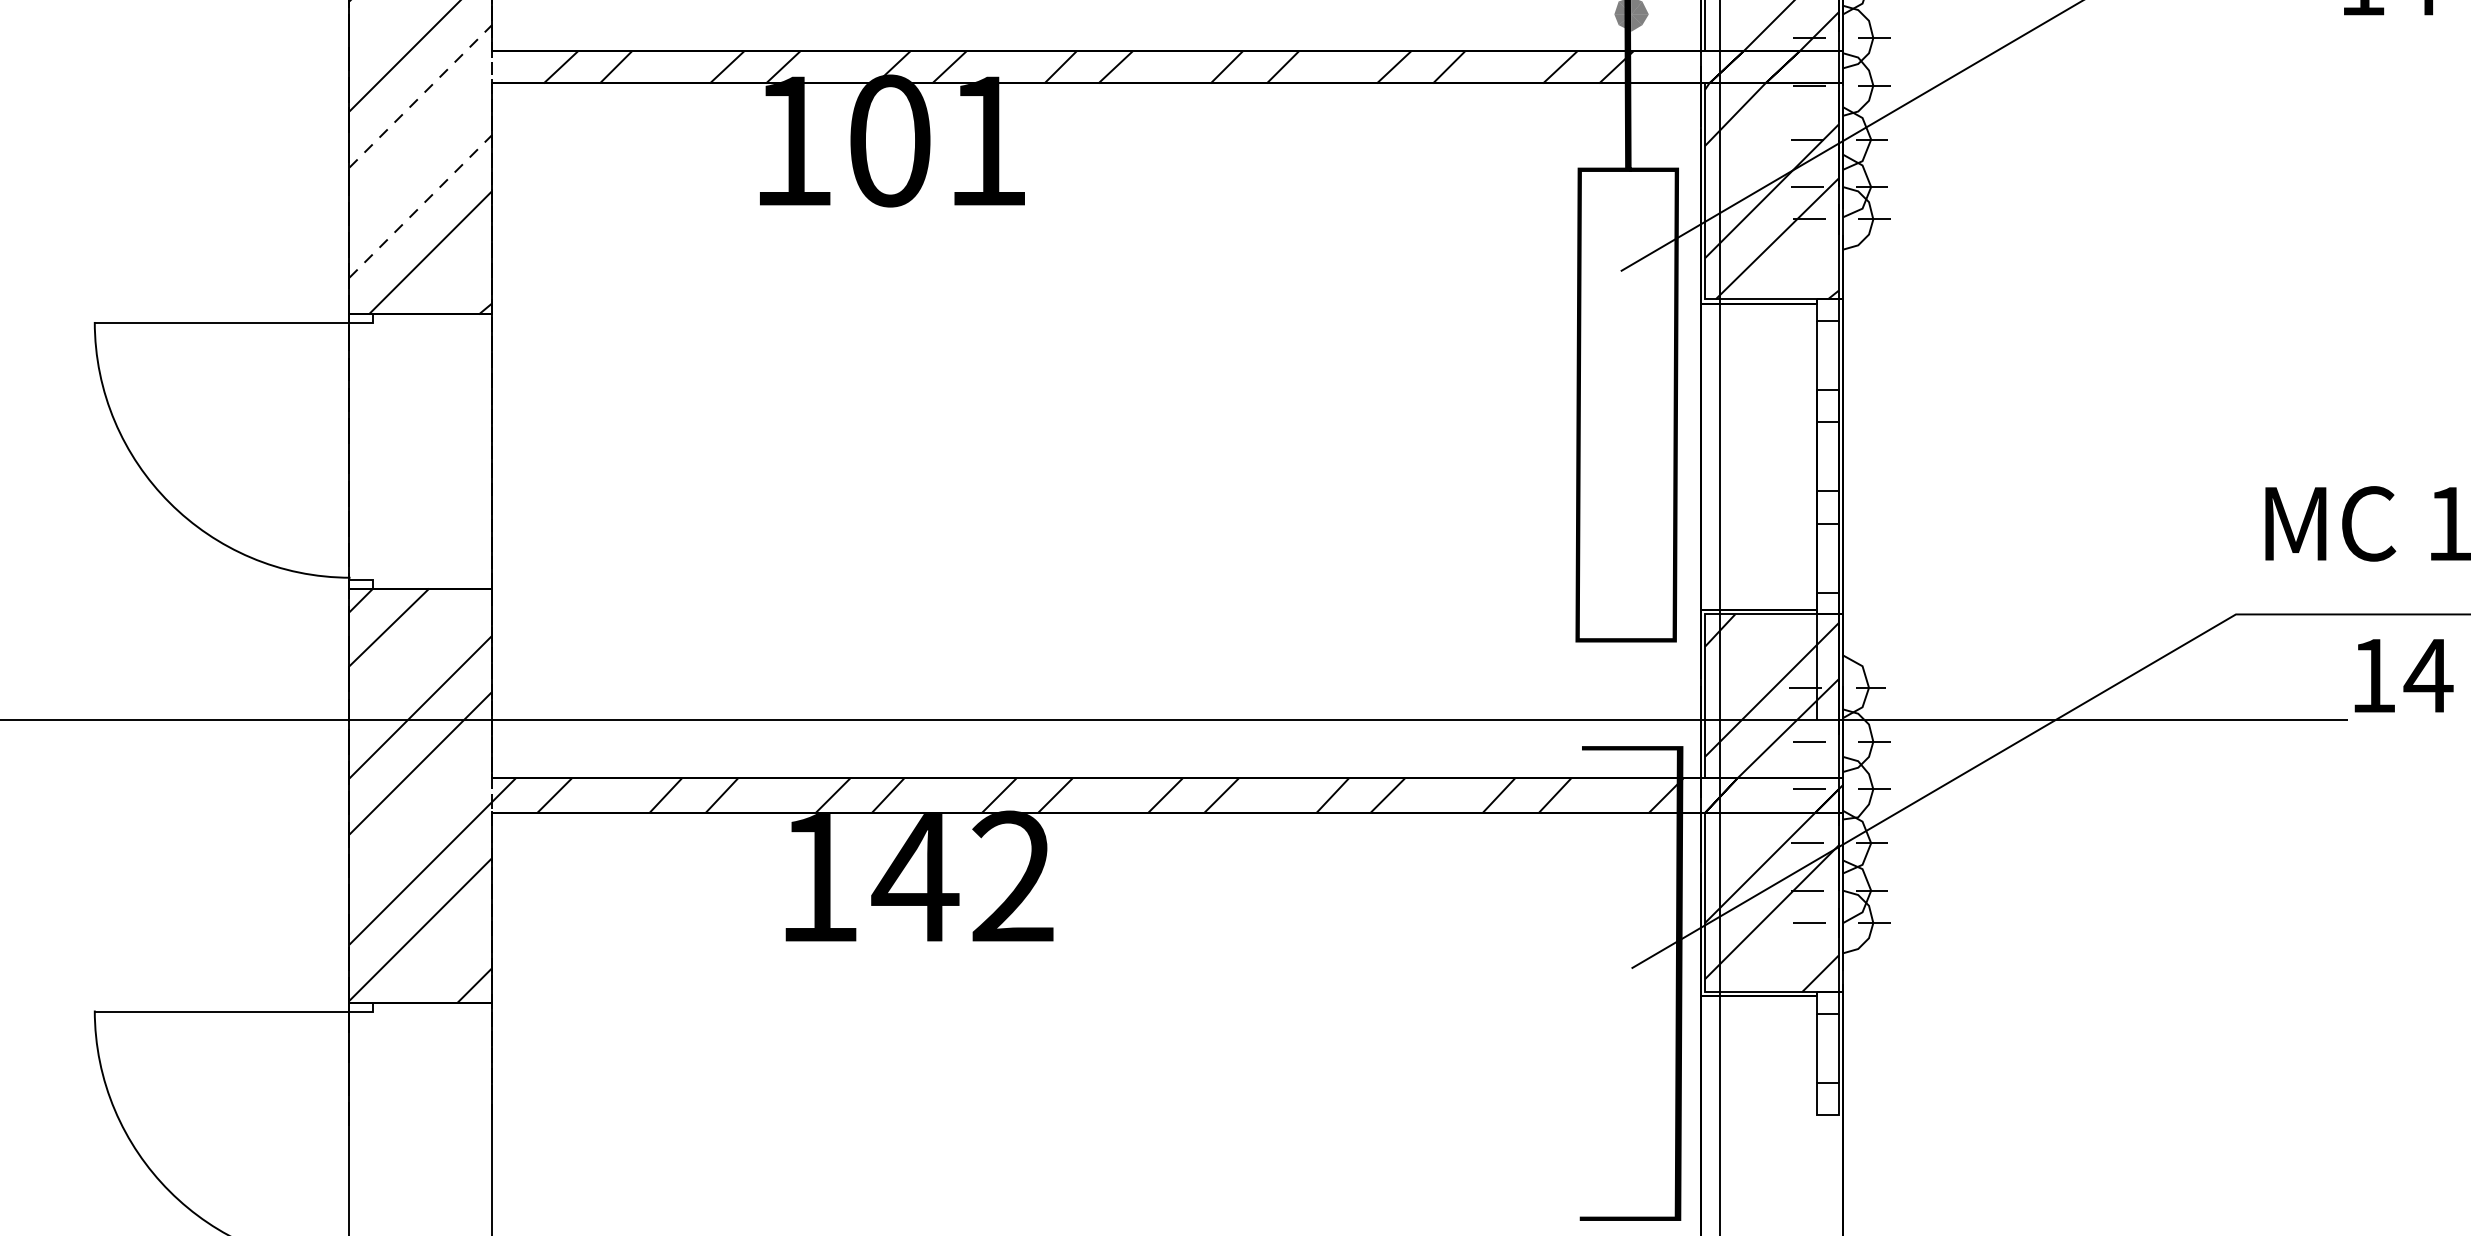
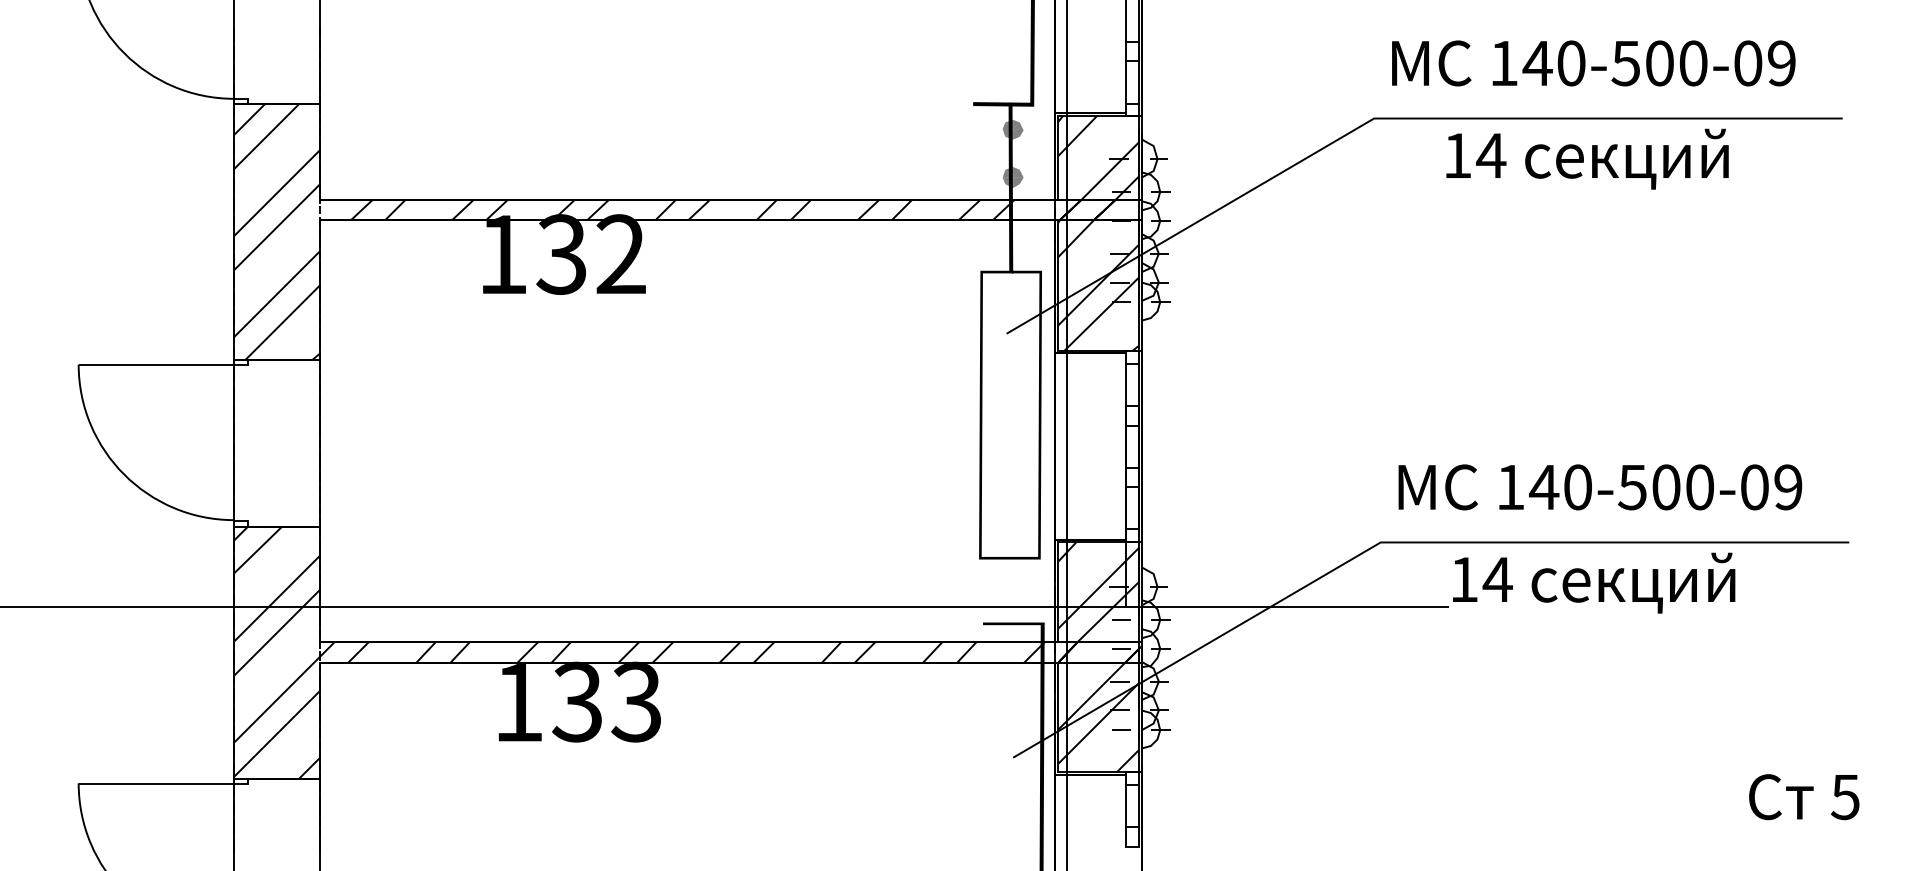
line: (421, 96) -> (277, 227), dashed -> solid
text: (936, 140) -> (590, 254), 101 -> 132
line: (421, 206) -> (277, 294), dashed -> solid
text: (961, 875) -> (605, 701), 142 -> 133

